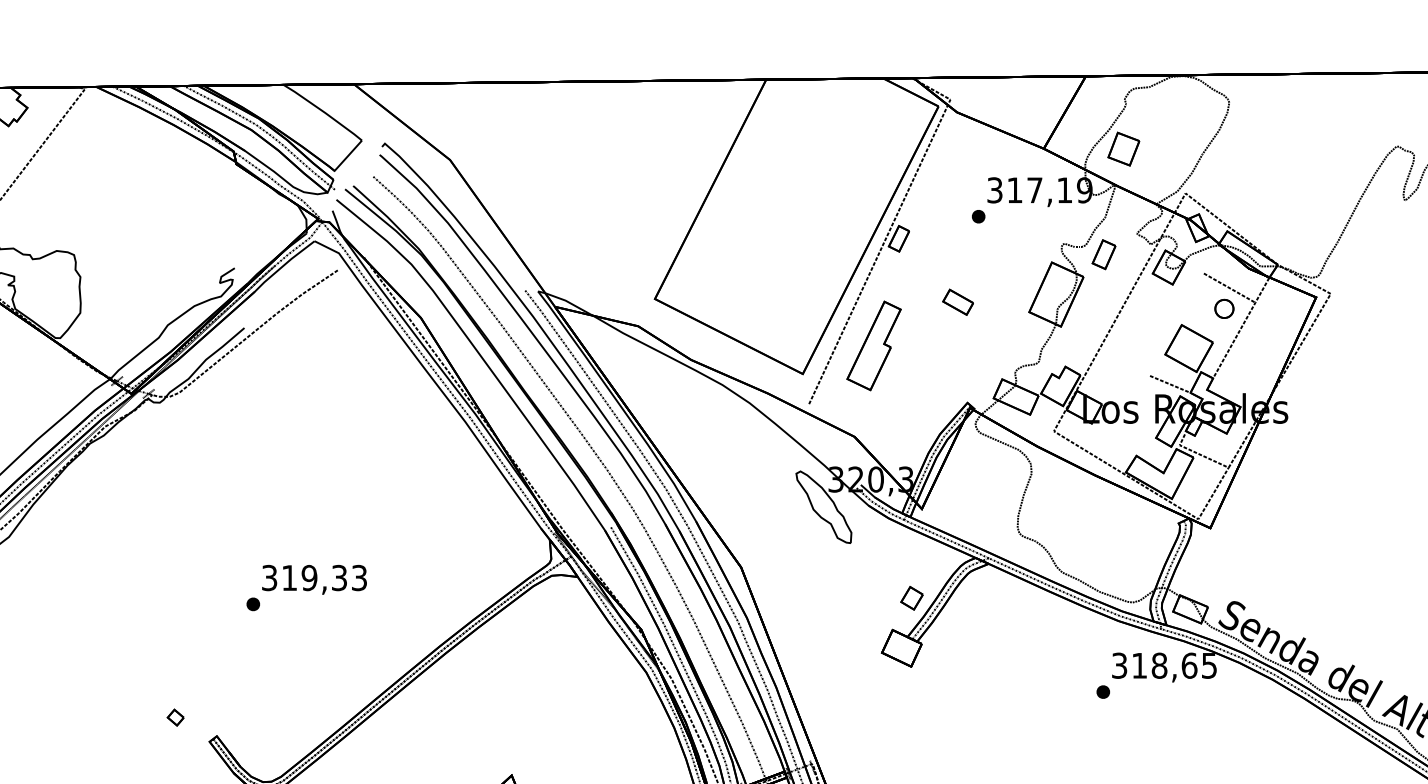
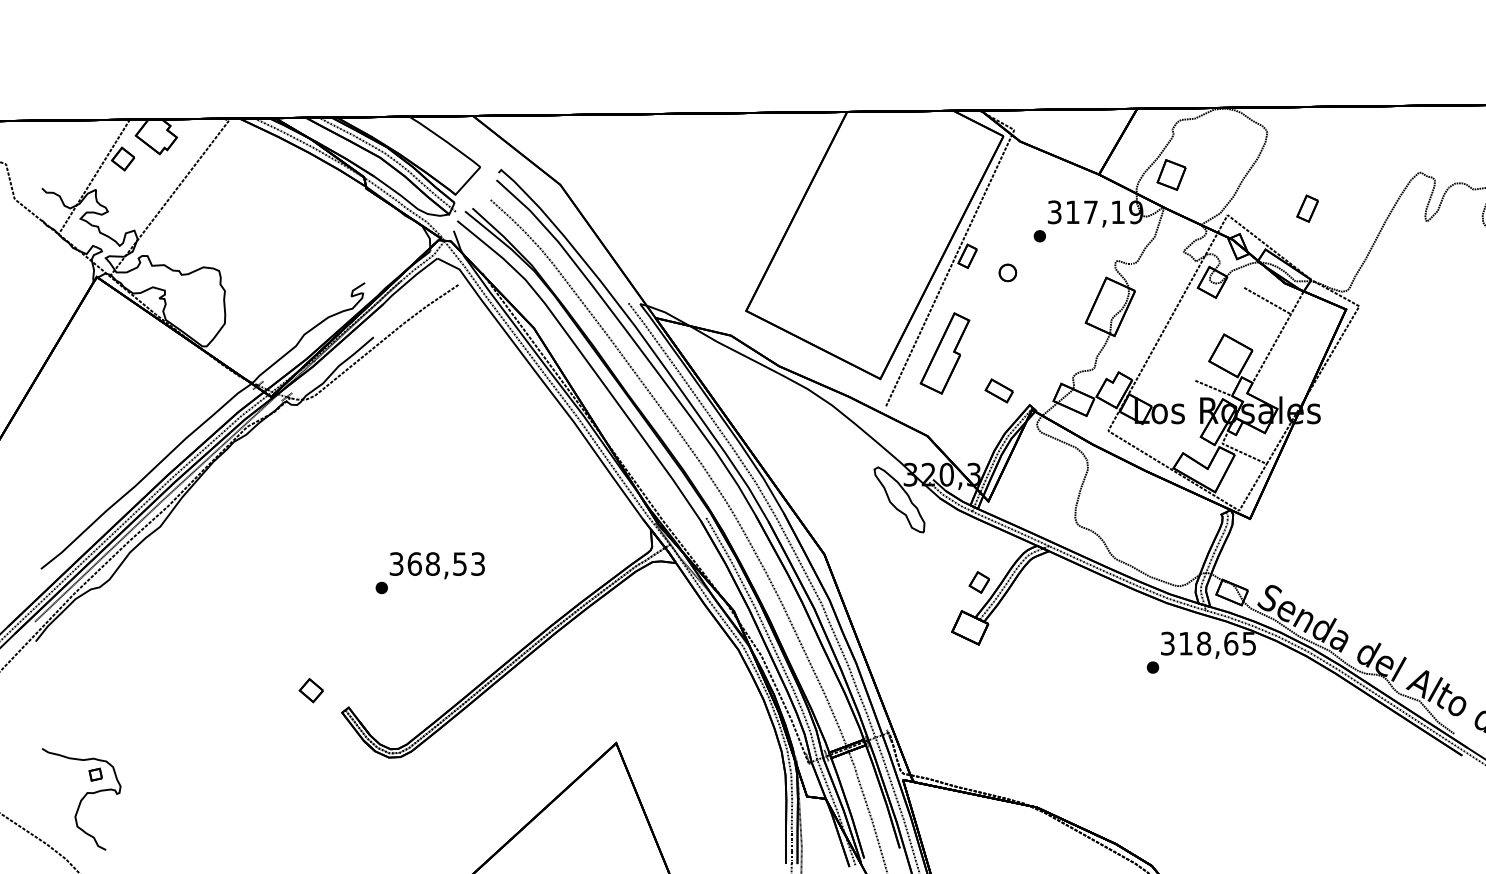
part: (1103, 254) -> (1307, 208), moved
part: (957, 301) -> (998, 390), moved
part: (1224, 308) -> (1007, 272), moved
text: (313, 577) -> (436, 563), 319,33 -> 368,53
part: (175, 717) -> (311, 690), size x1.6

